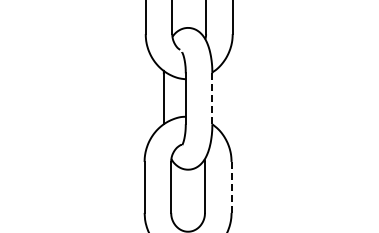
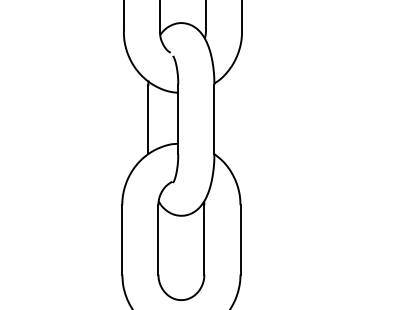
line: (212, 98) -> (214, 119), dashed -> solid
line: (231, 186) -> (240, 238), dashed -> solid

